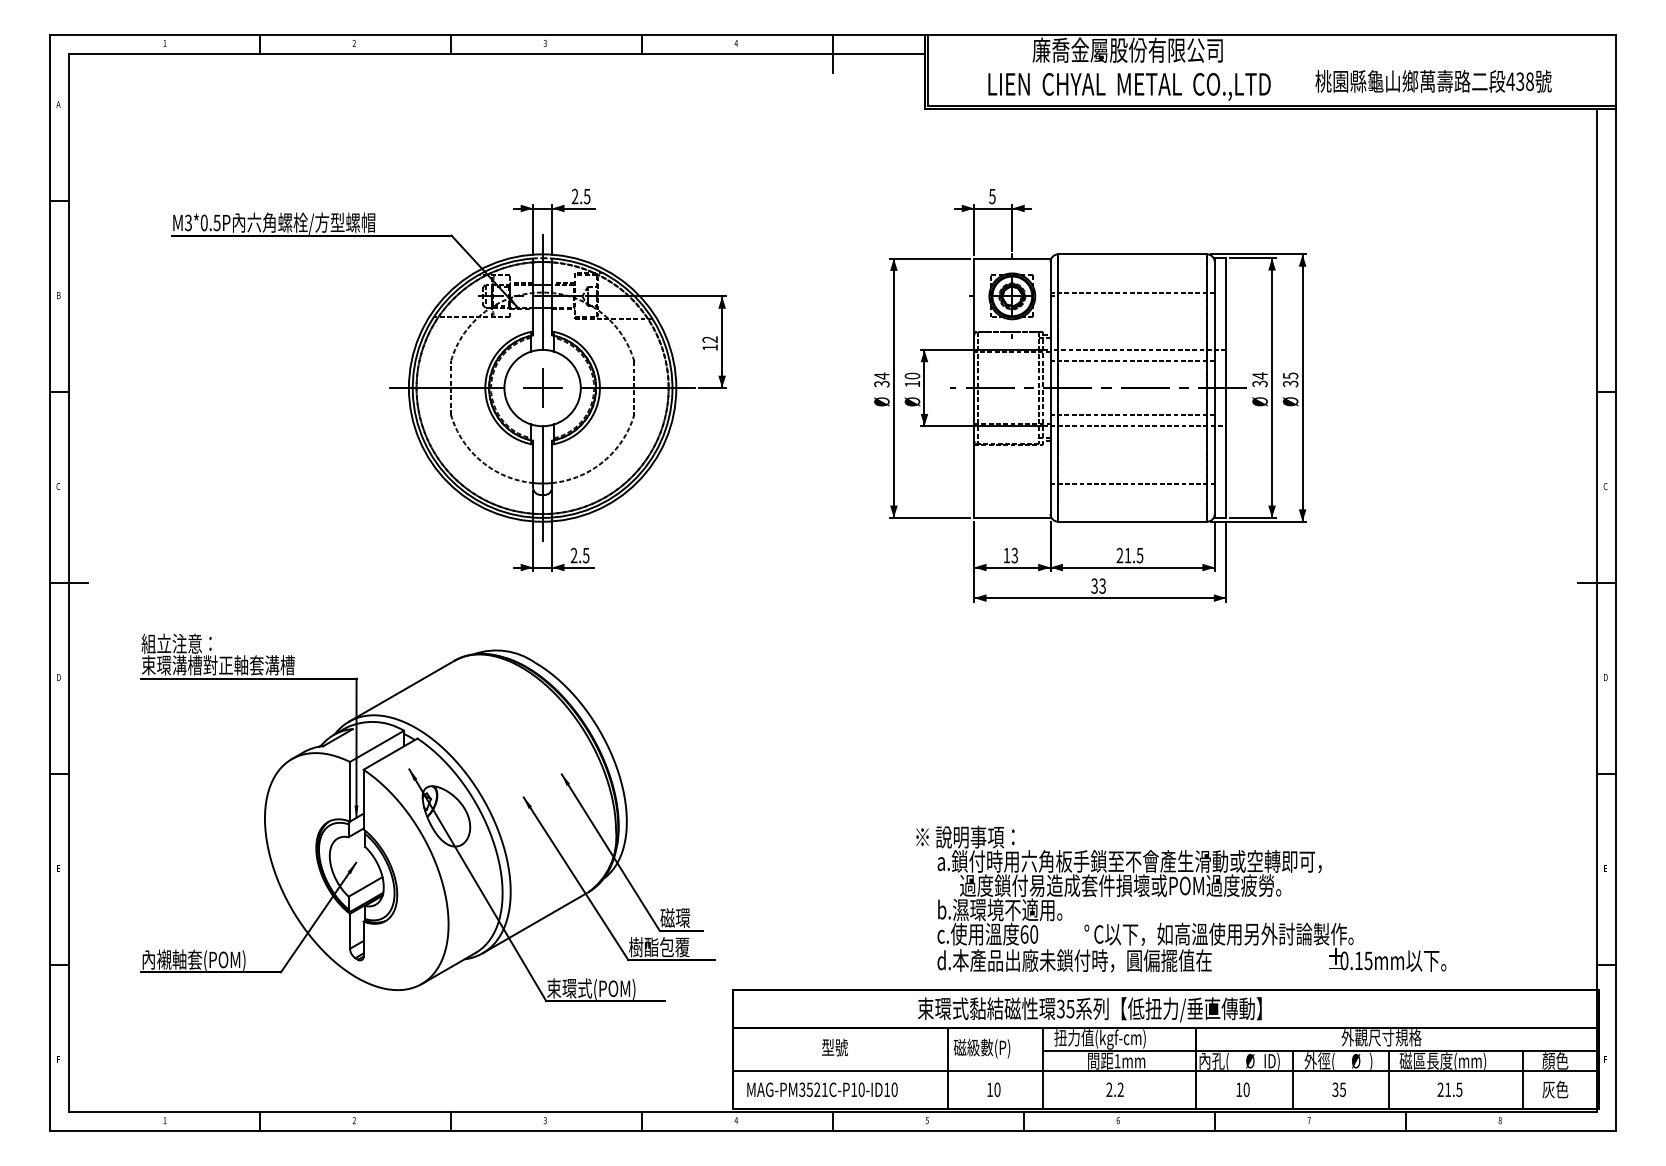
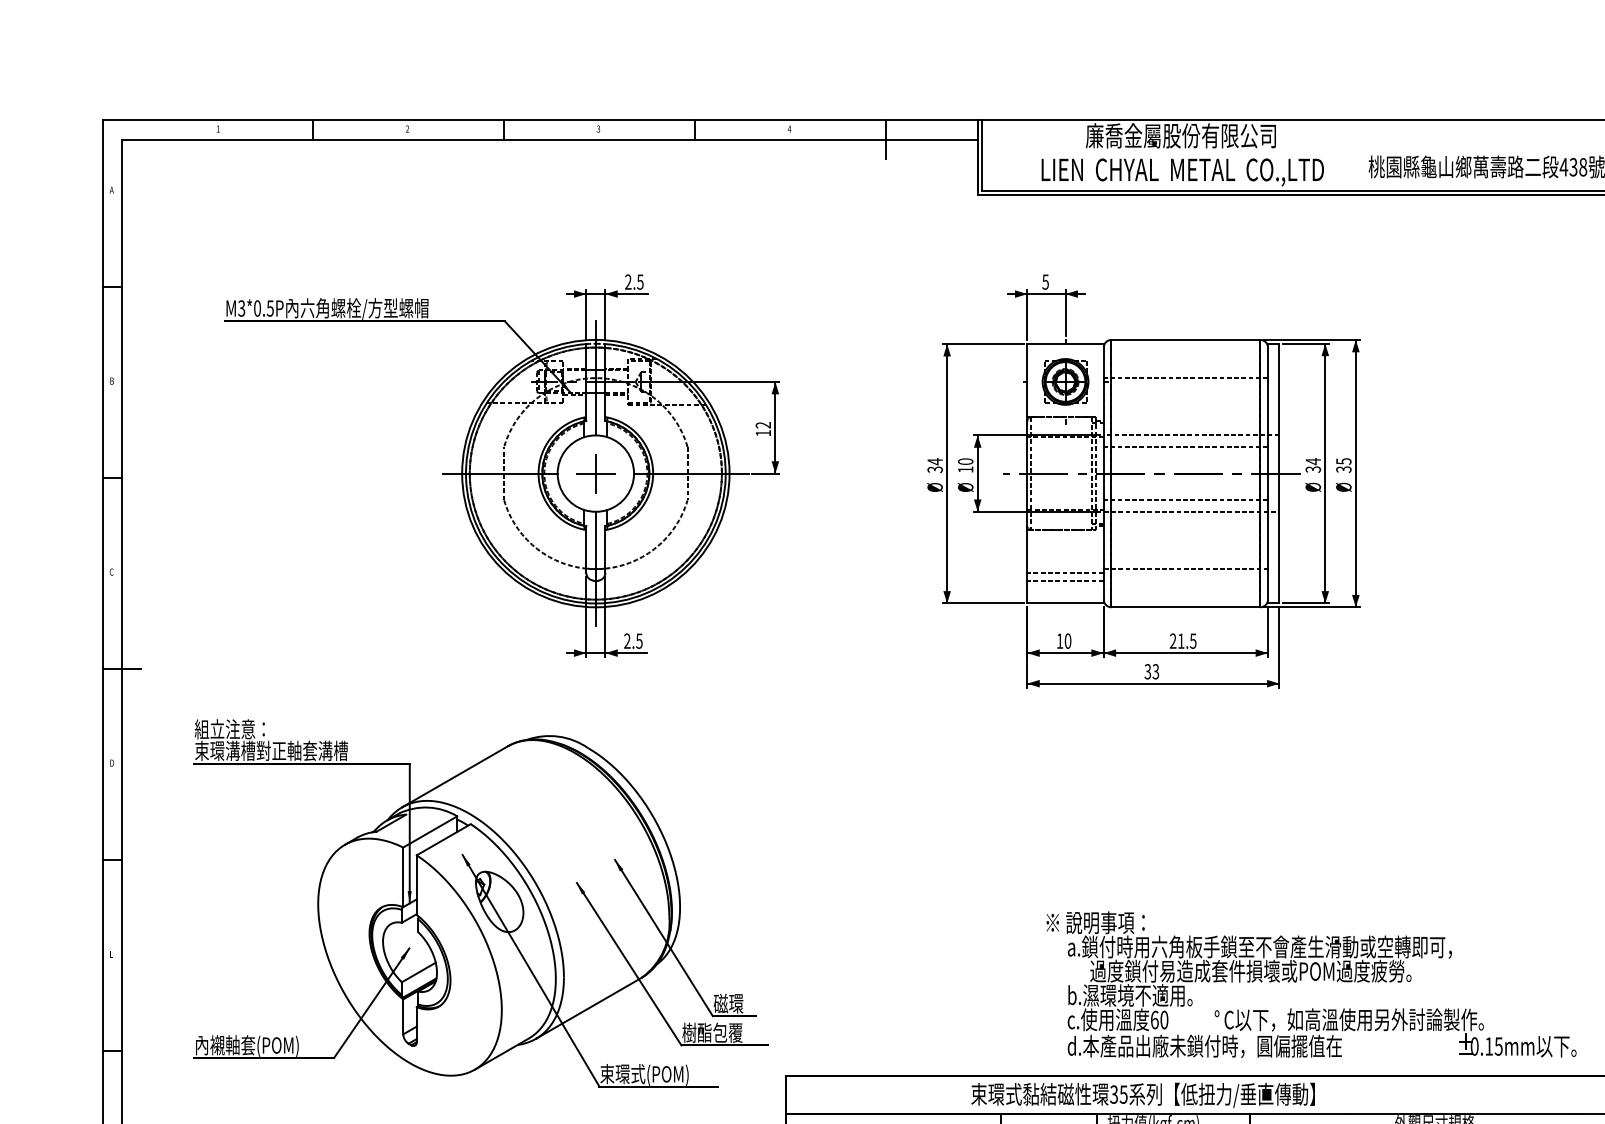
line: (1012, 487) -> (1065, 573), added
line: (1012, 495) -> (1065, 581), added
text: (1014, 555) -> (1067, 641), 13 -> 10
text: (1181, 898) -> (1311, 984), moved

